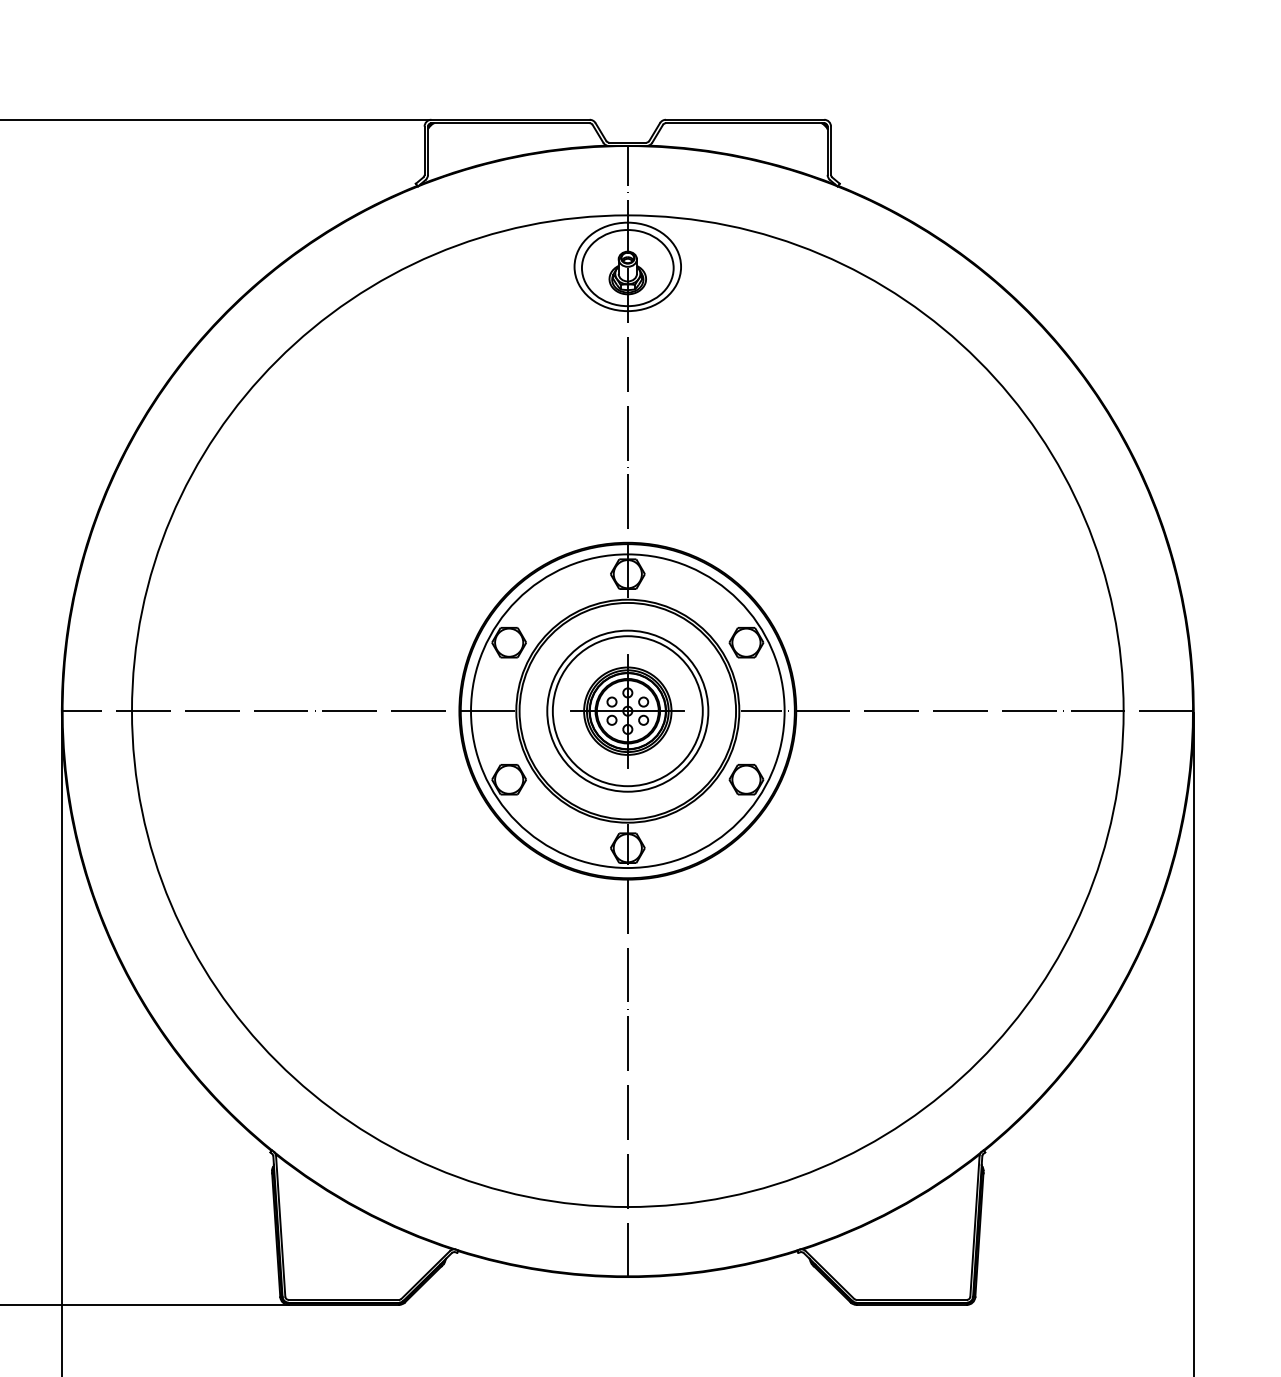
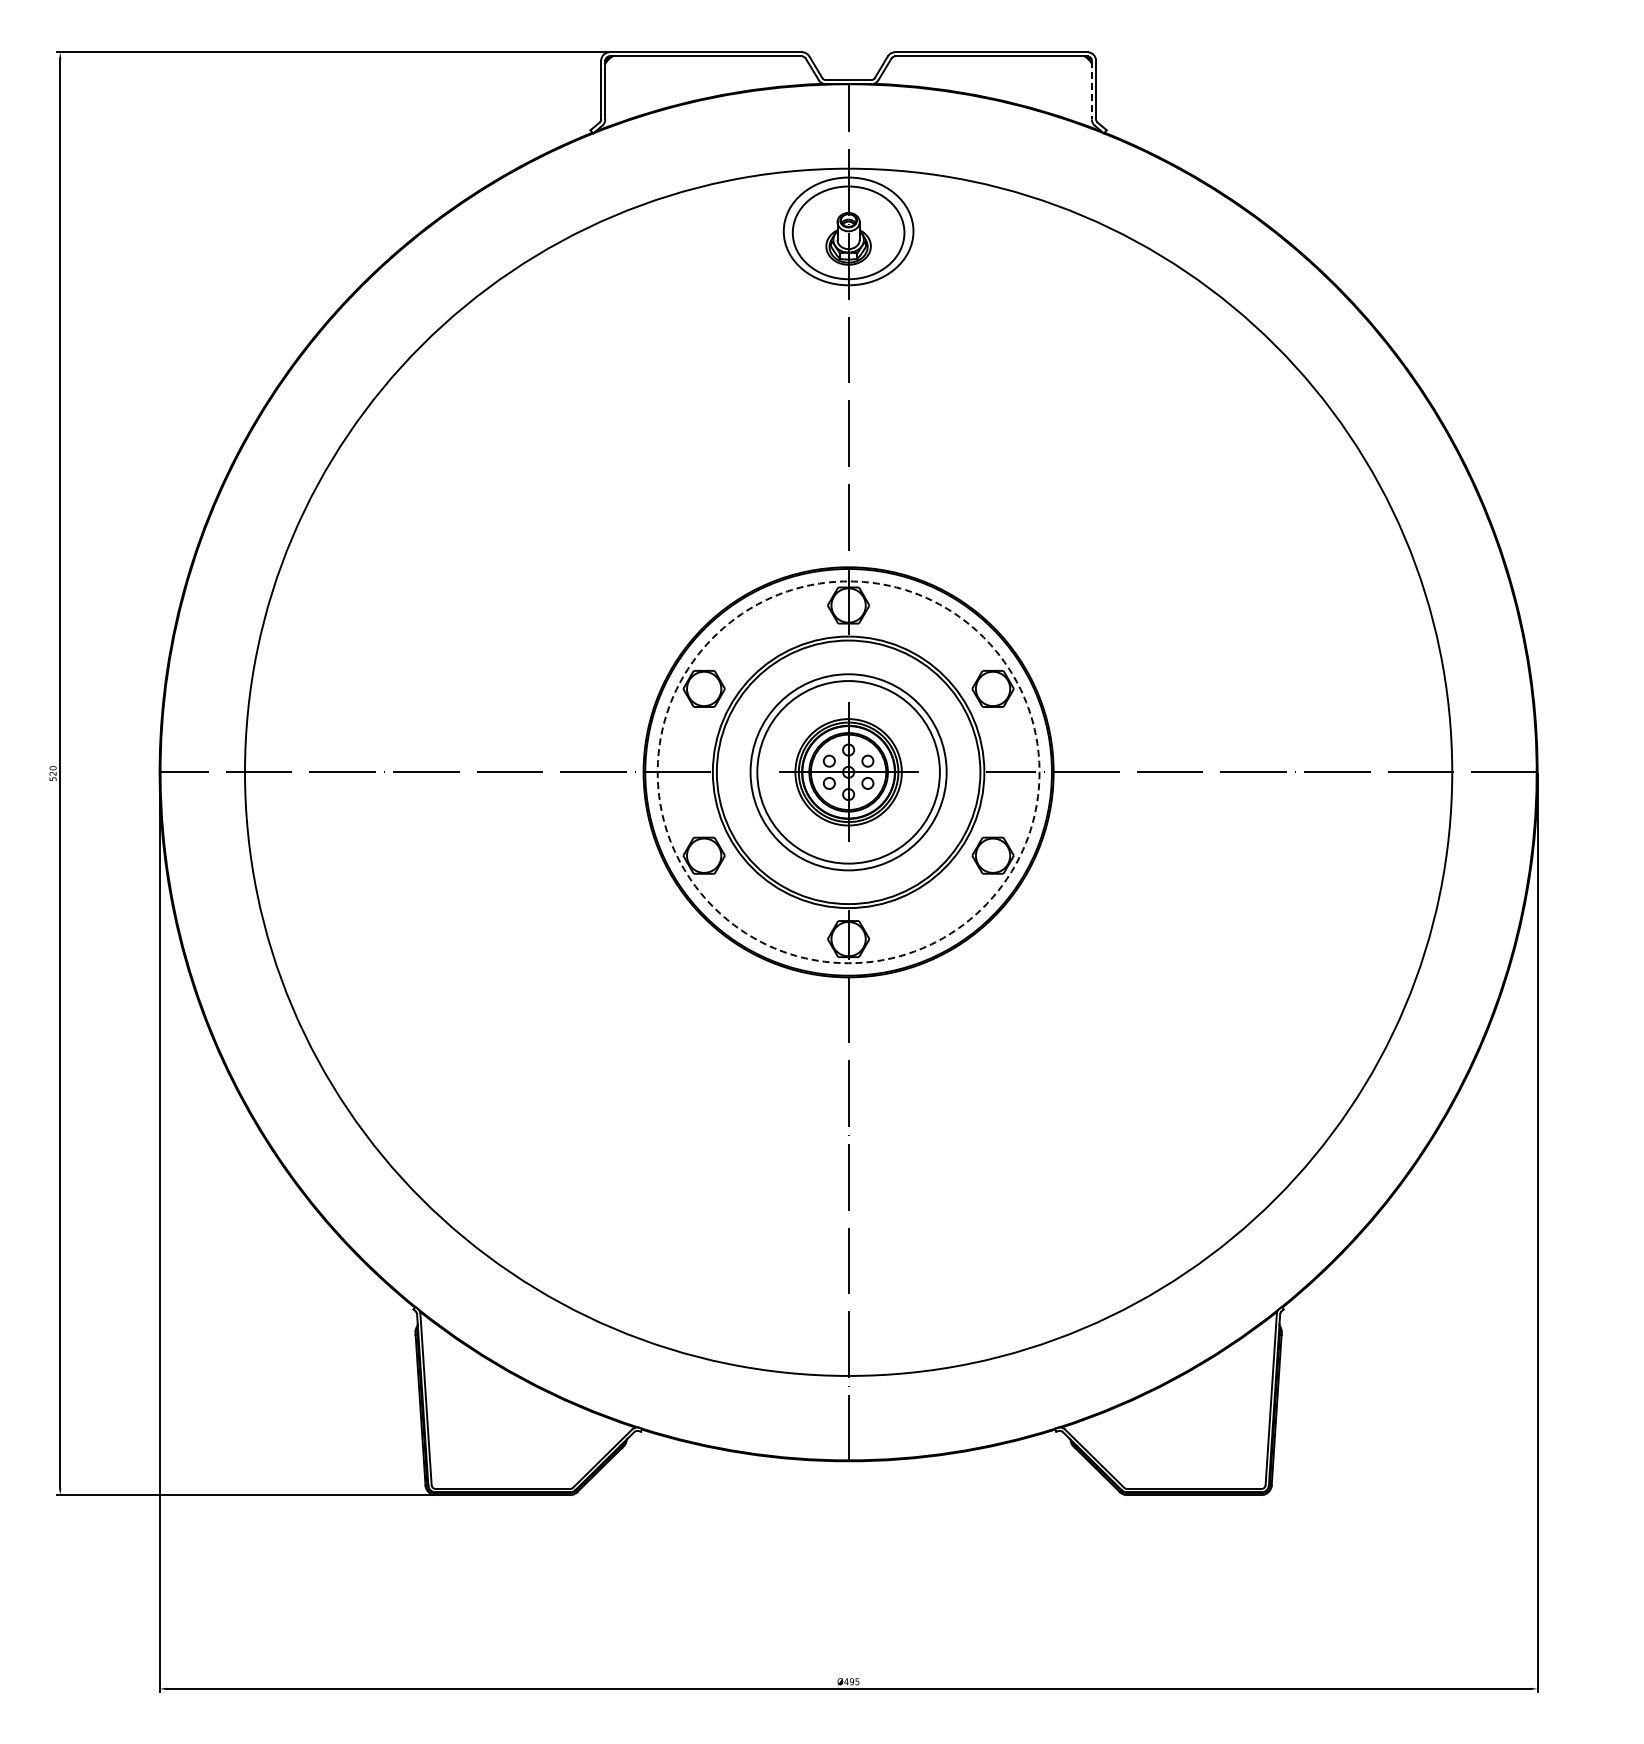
line: (827, 151) -> (1091, 90), solid -> dashed
circle: (627, 711) -> (848, 772), solid -> dashed

